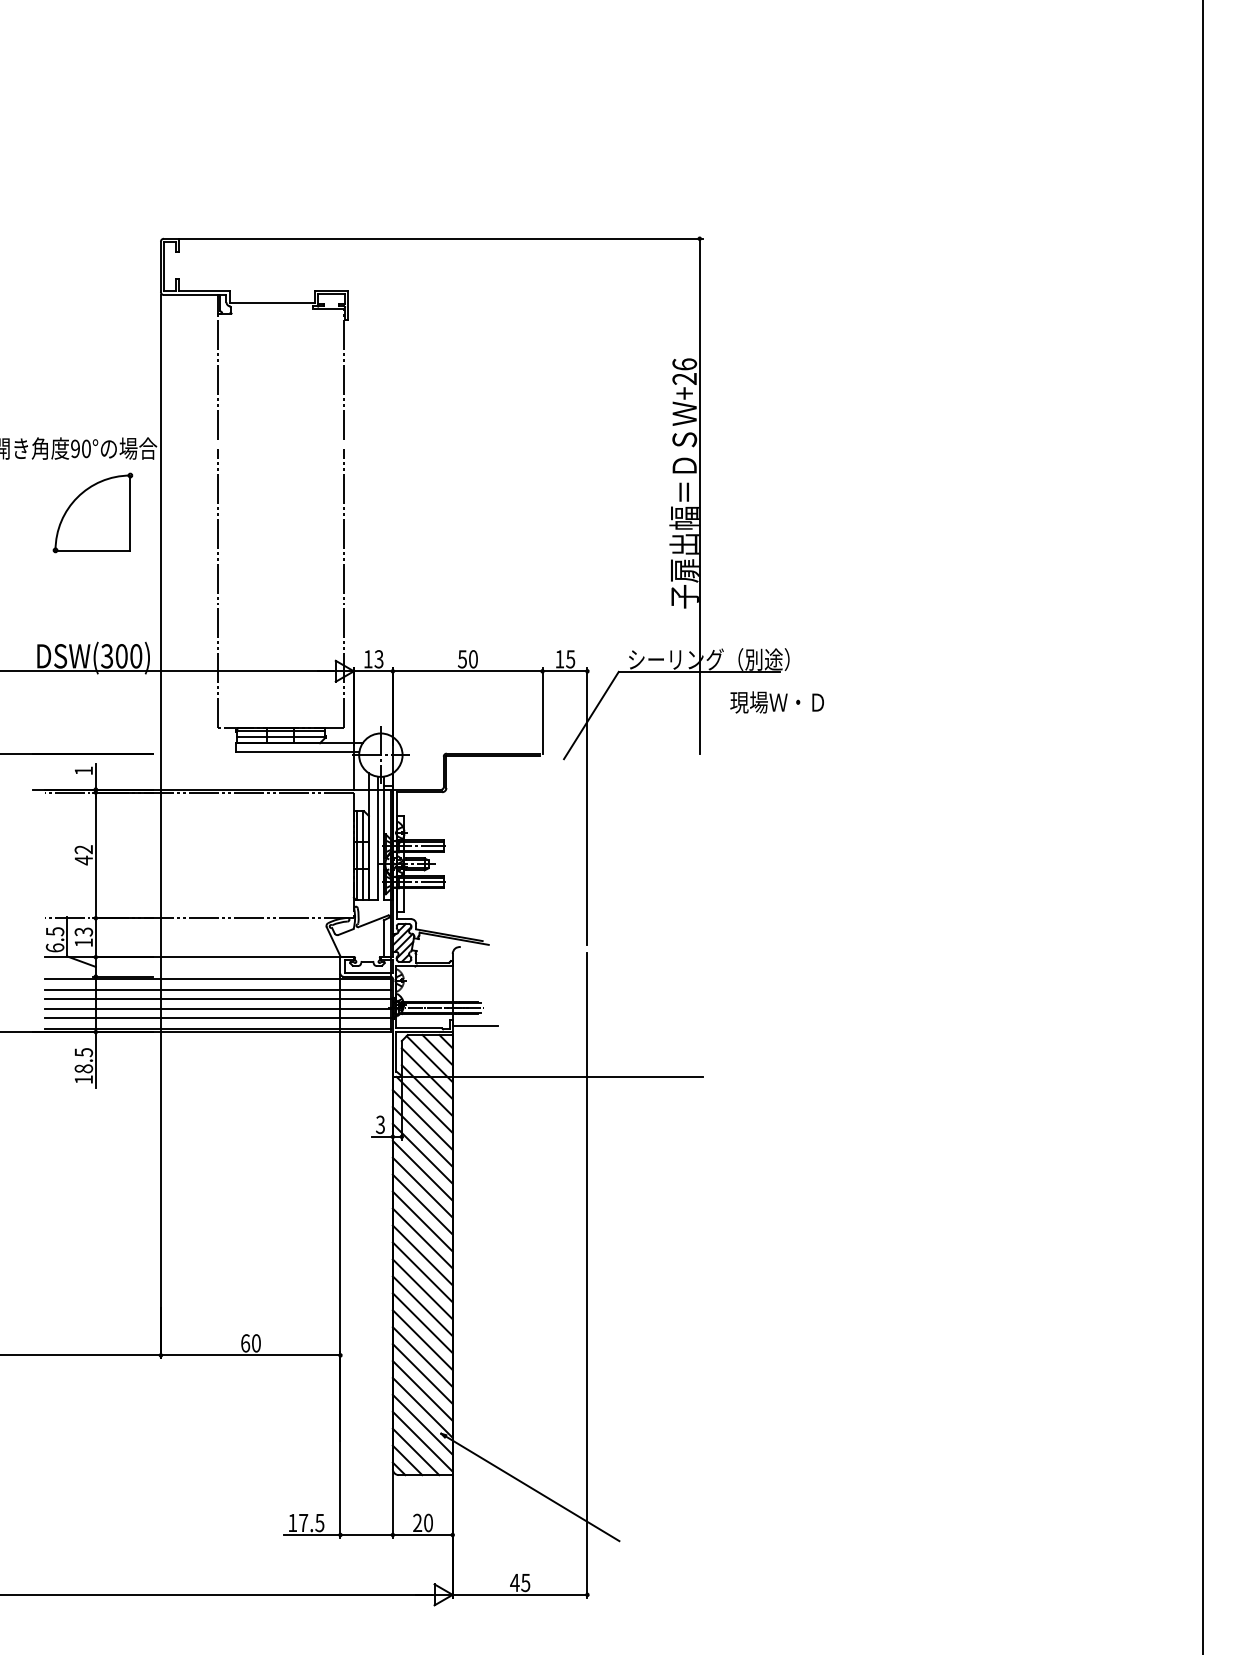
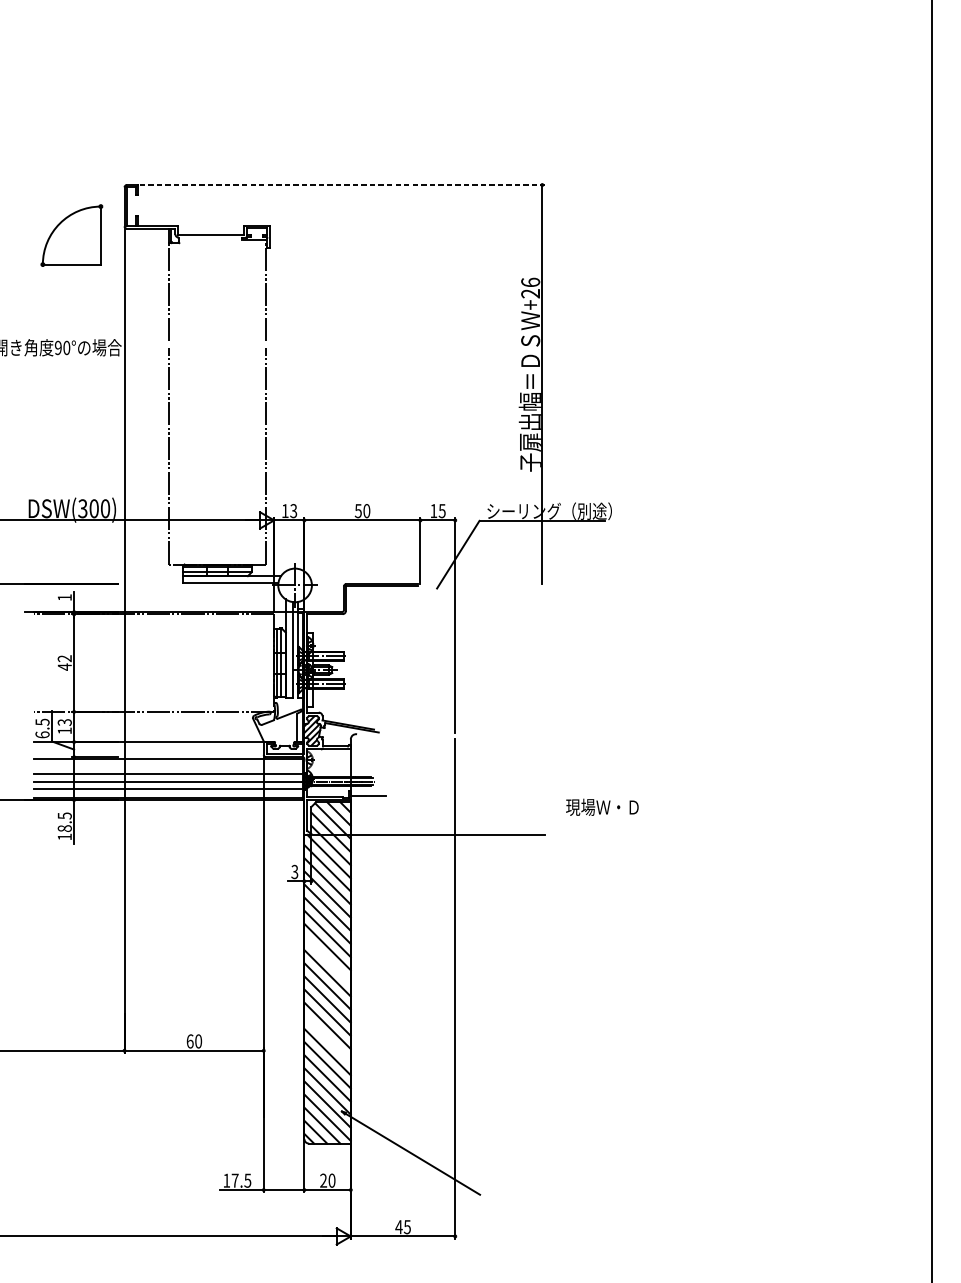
line: (442, 238) -> (342, 184), solid -> dashed
part: (92, 512) -> (71, 235), moved
text: (776, 702) -> (601, 807), moved
line: (217, 989) -> (168, 767), removed
line: (422, 1238) -> (327, 960), removed
line: (422, 1340) -> (327, 1039), removed

